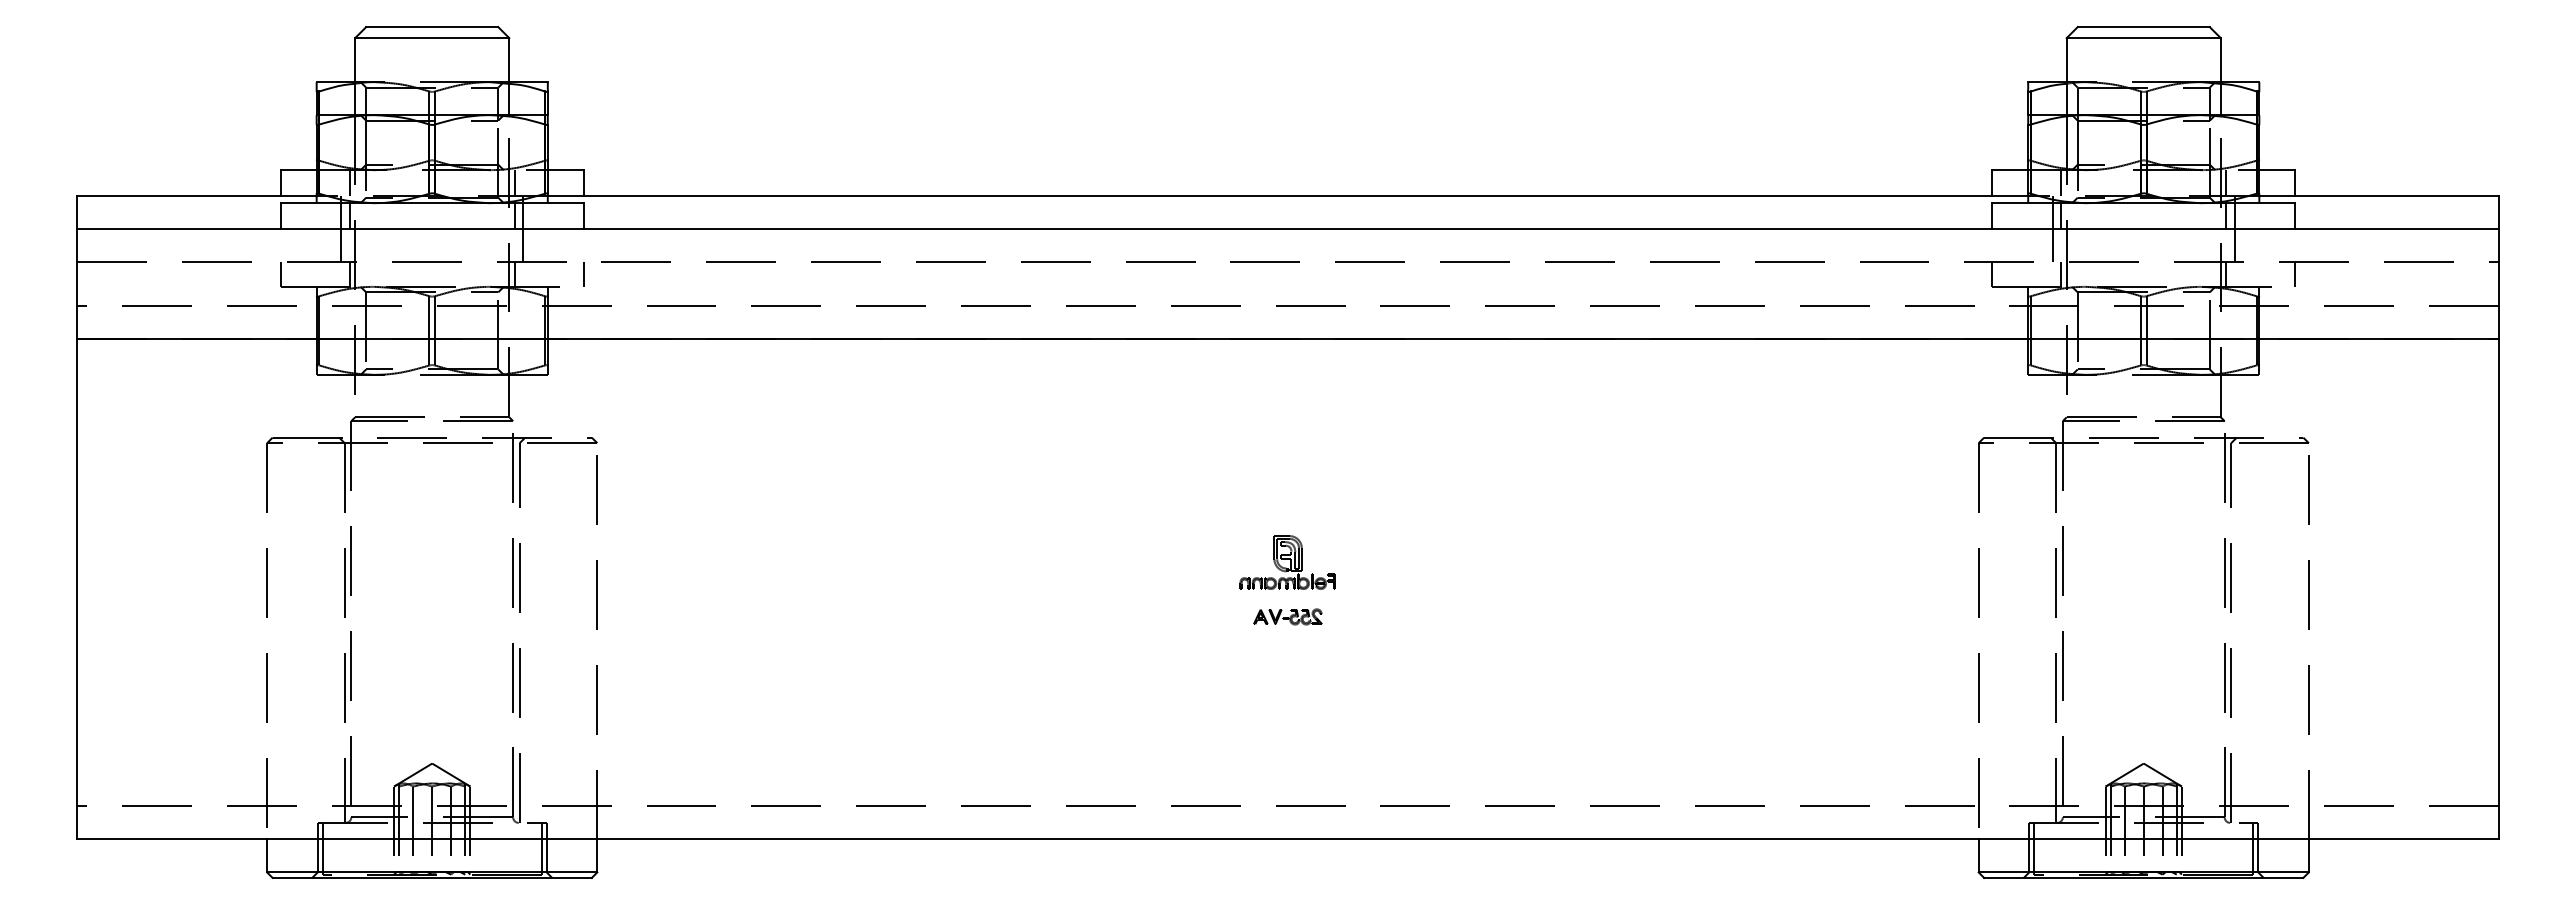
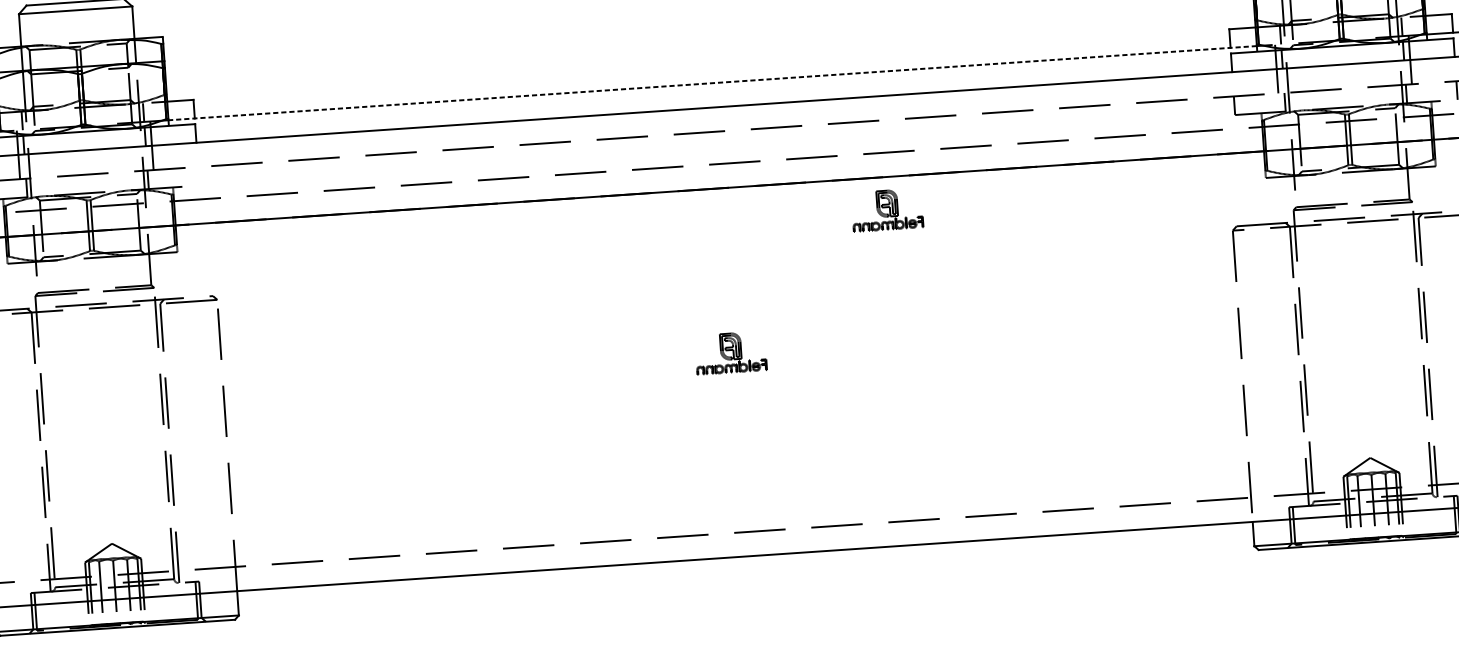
line: (1287, 195) -> (712, 83), solid -> dashed
line: (583, 273) -> (198, 175), removed
part: (1512, 383) -> (887, 210), added
part: (1287, 616) -> (733, 392), removed

